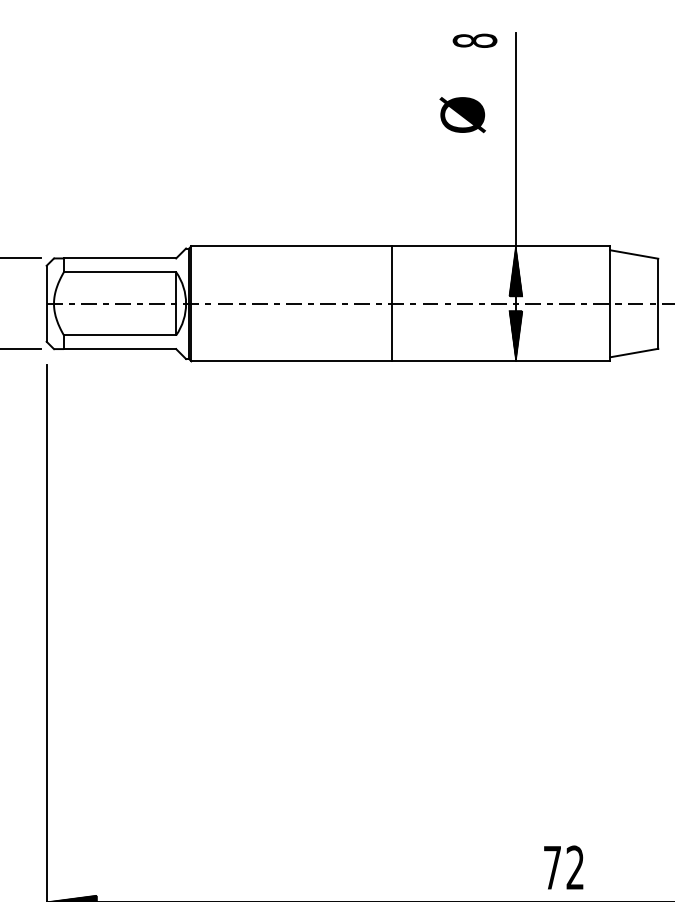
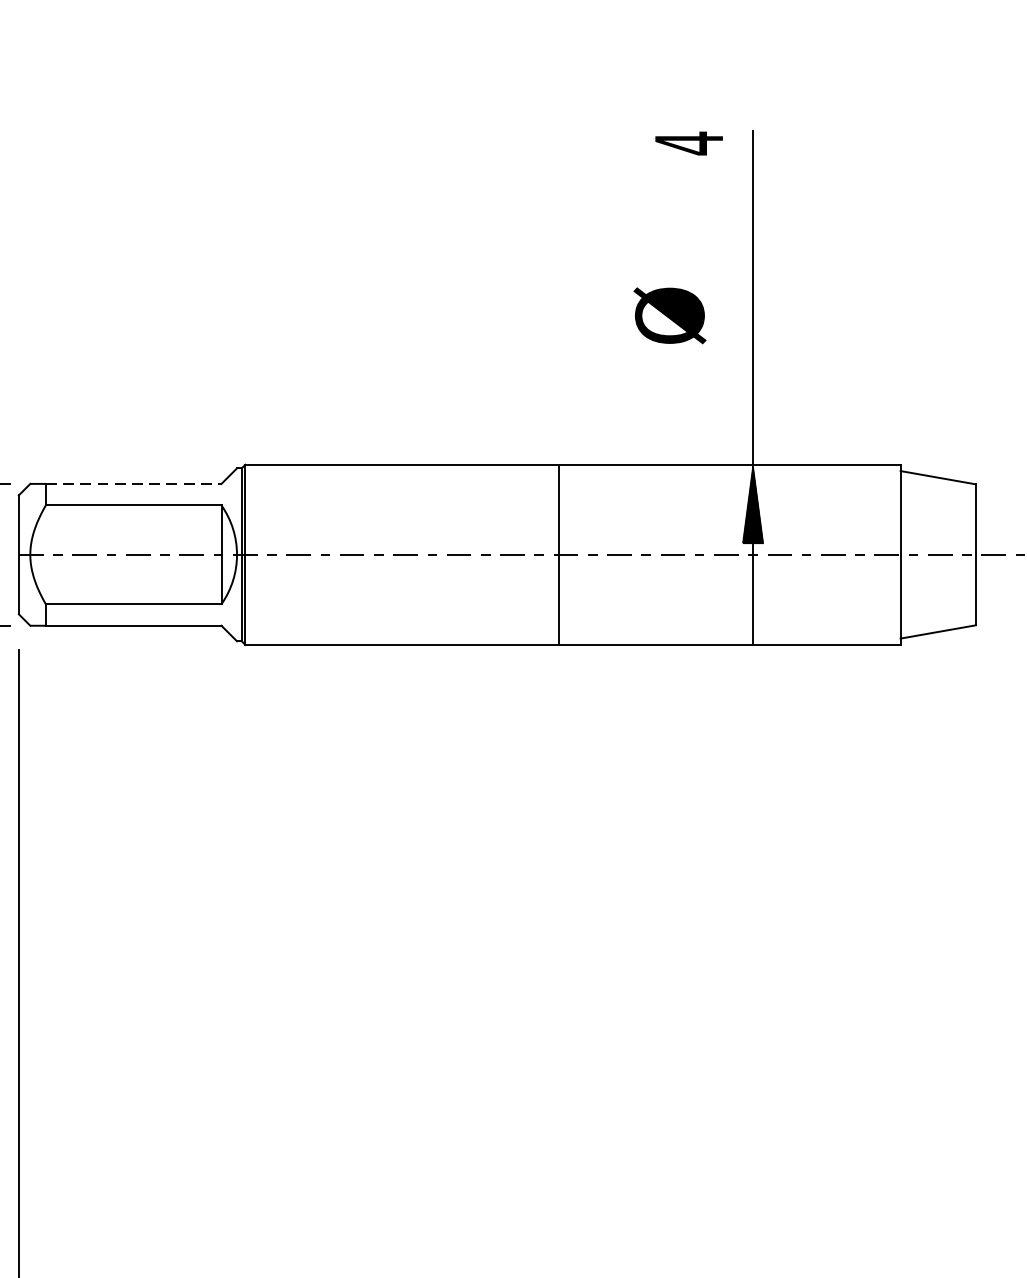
text: (474, 40) -> (688, 142), 8 -> 4
text: (462, 115) -> (669, 316), moved
line: (120, 258) -> (134, 483), solid -> dashed
hatch: (515, 335) -> (752, 604), removed

